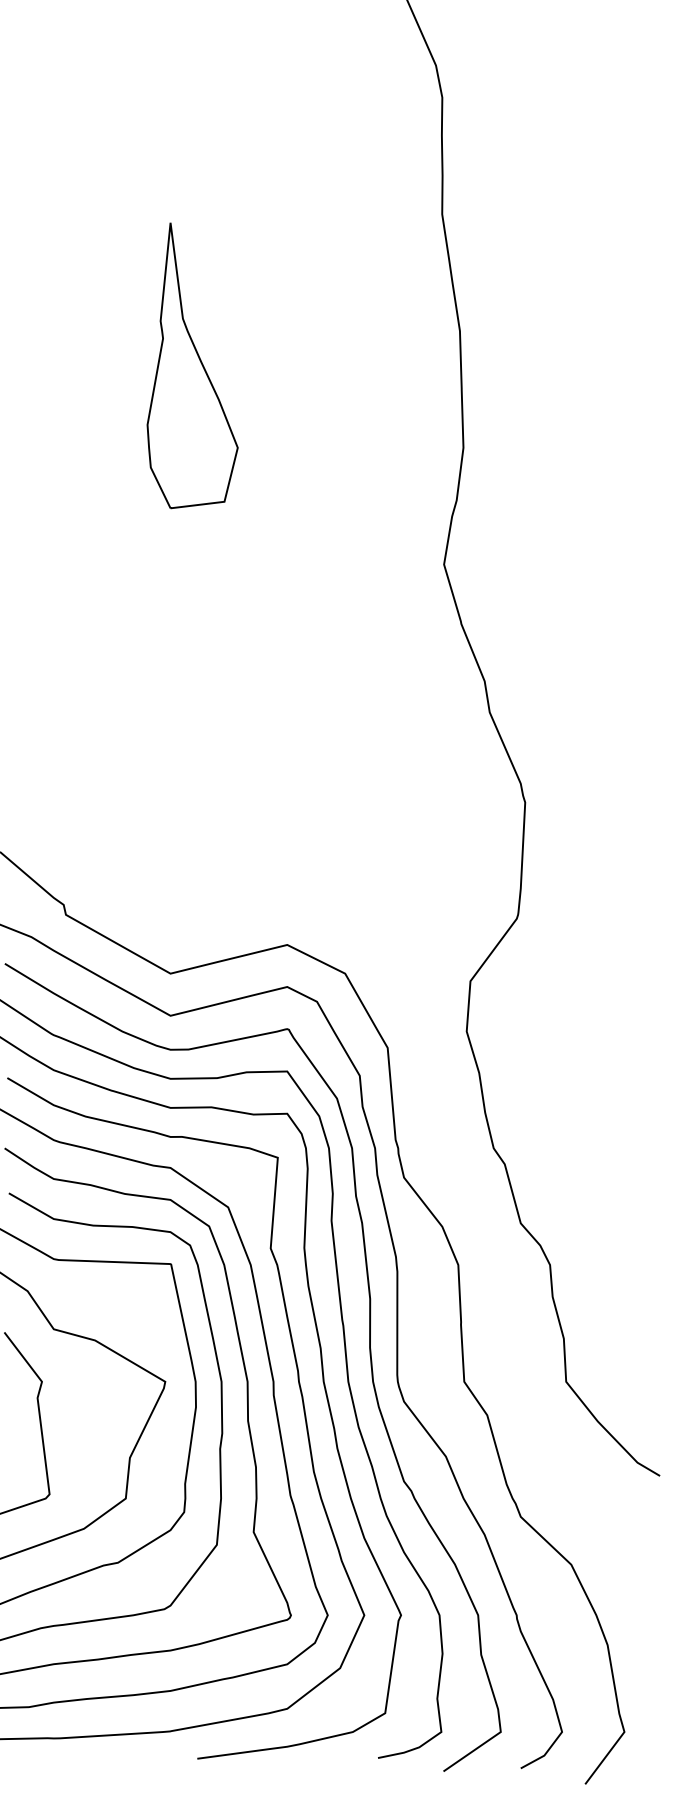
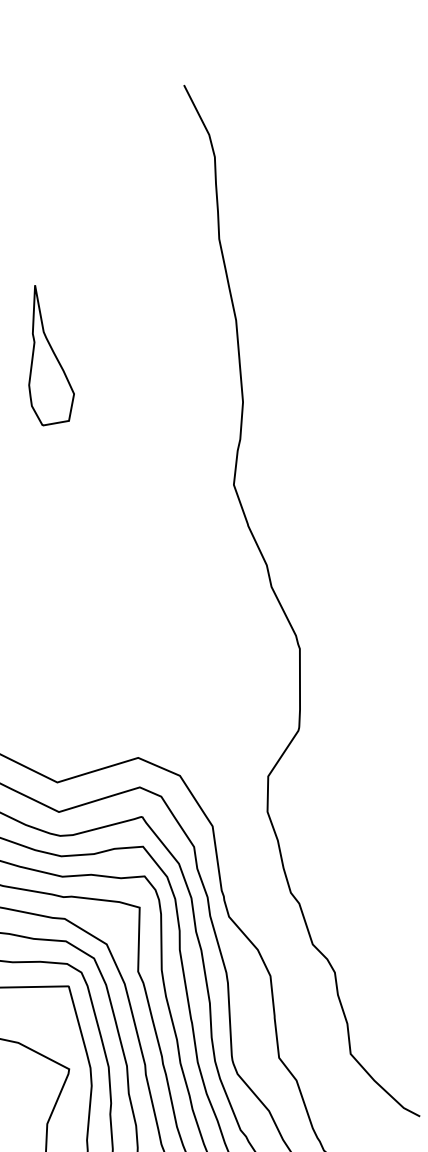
part: (192, 365) -> (49, 354), size x0.7

